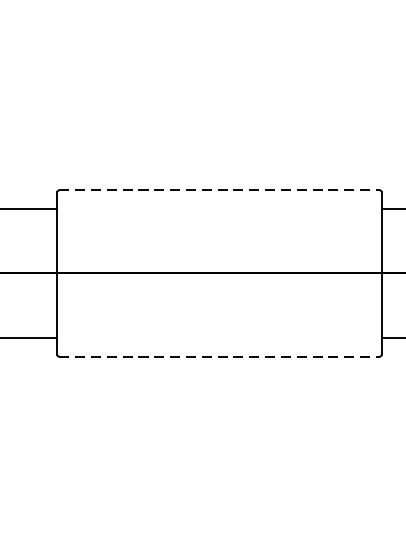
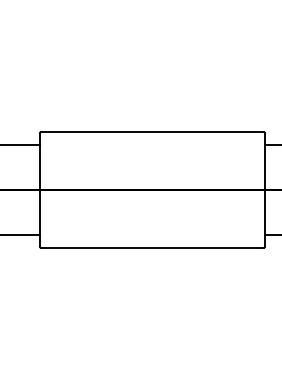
line: (219, 190) -> (152, 132), dashed -> solid
line: (219, 356) -> (152, 247), dashed -> solid

